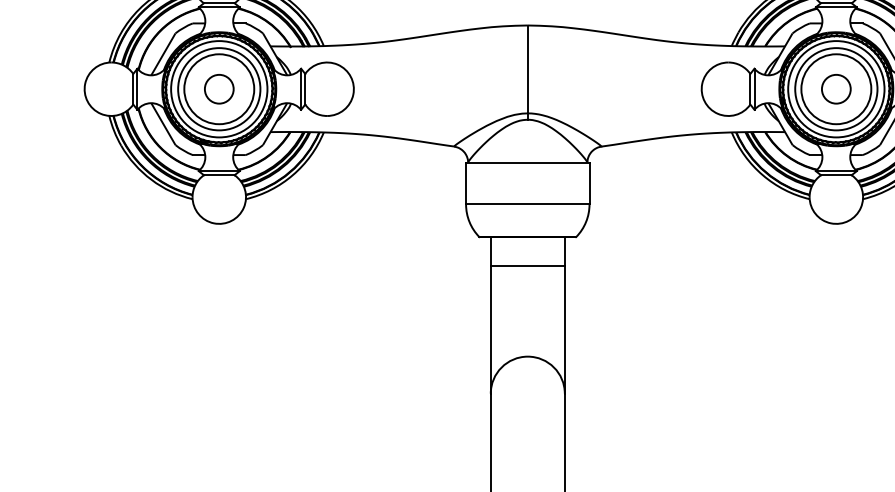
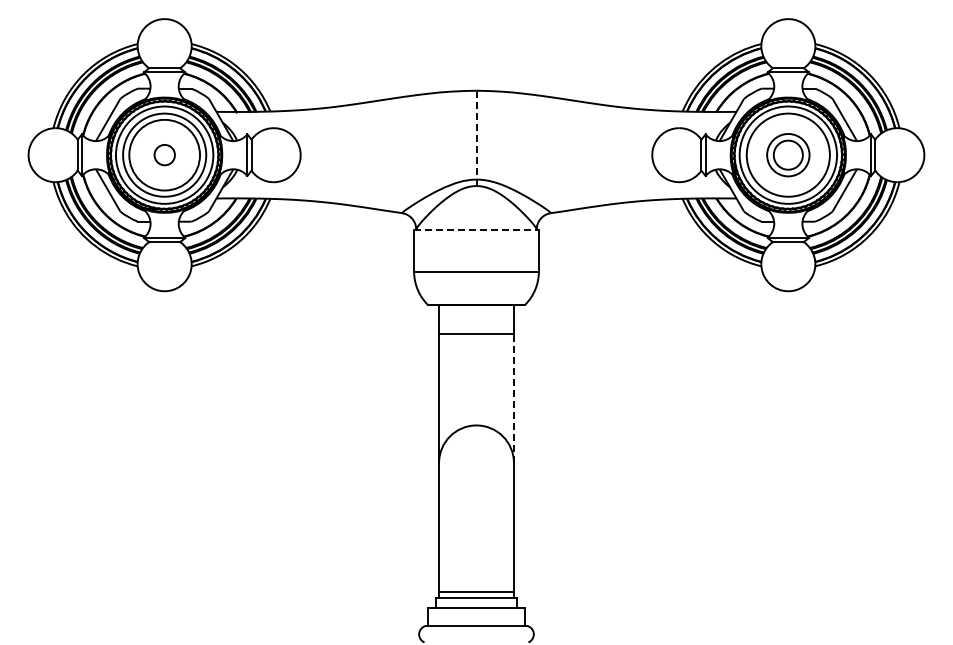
line: (527, 69) -> (476, 135), solid -> dashed
circle: (219, 88) -> (164, 154), size x0.7
circle: (836, 88) -> (788, 154), size x0.6
line: (528, 163) -> (477, 230), solid -> dashed
line: (564, 328) -> (513, 397), solid -> dashed

